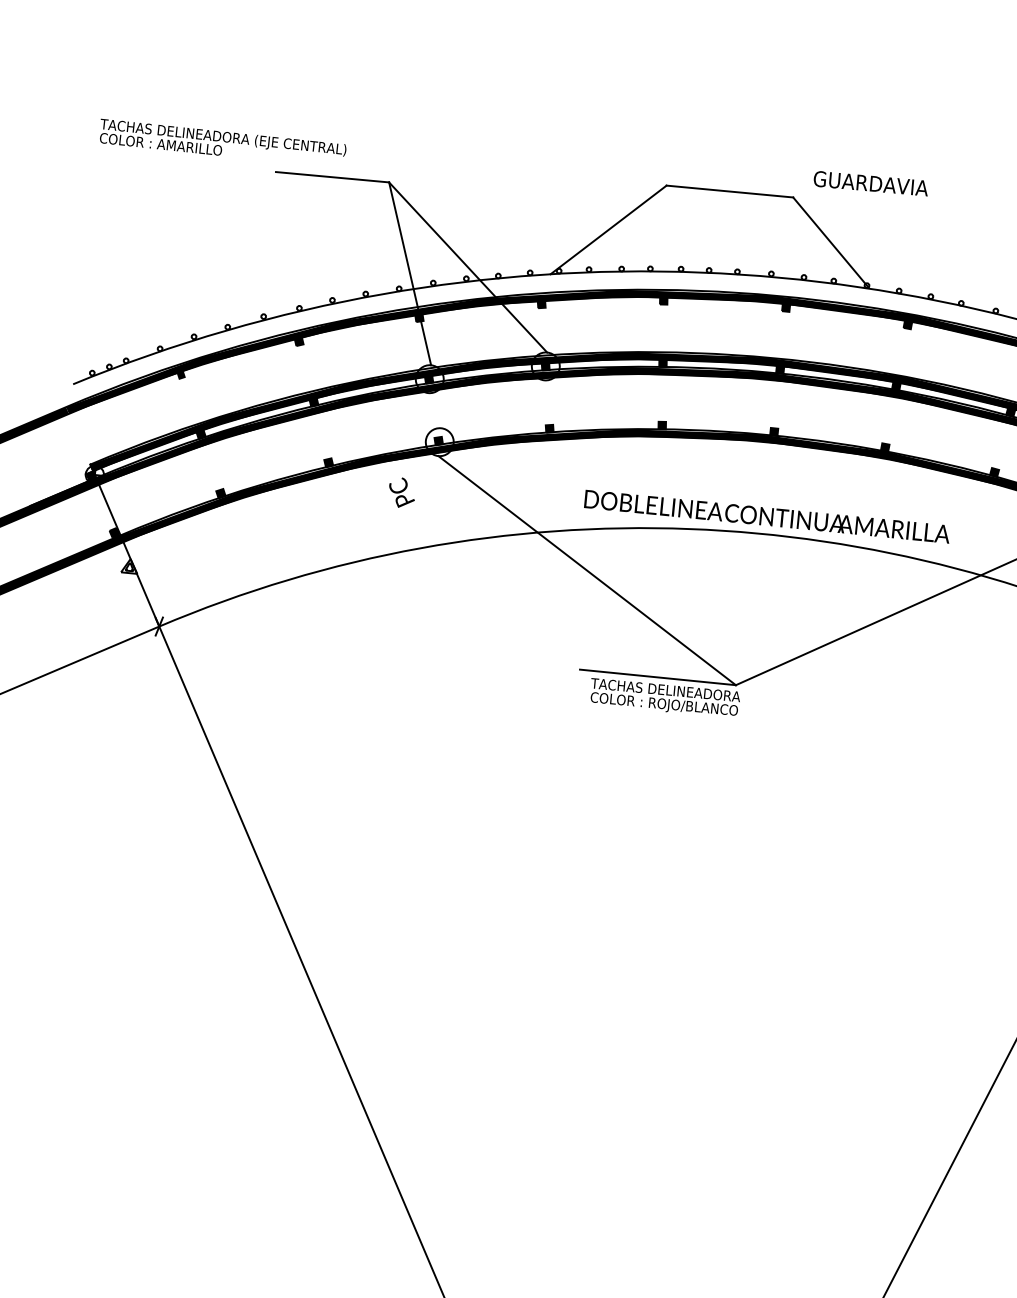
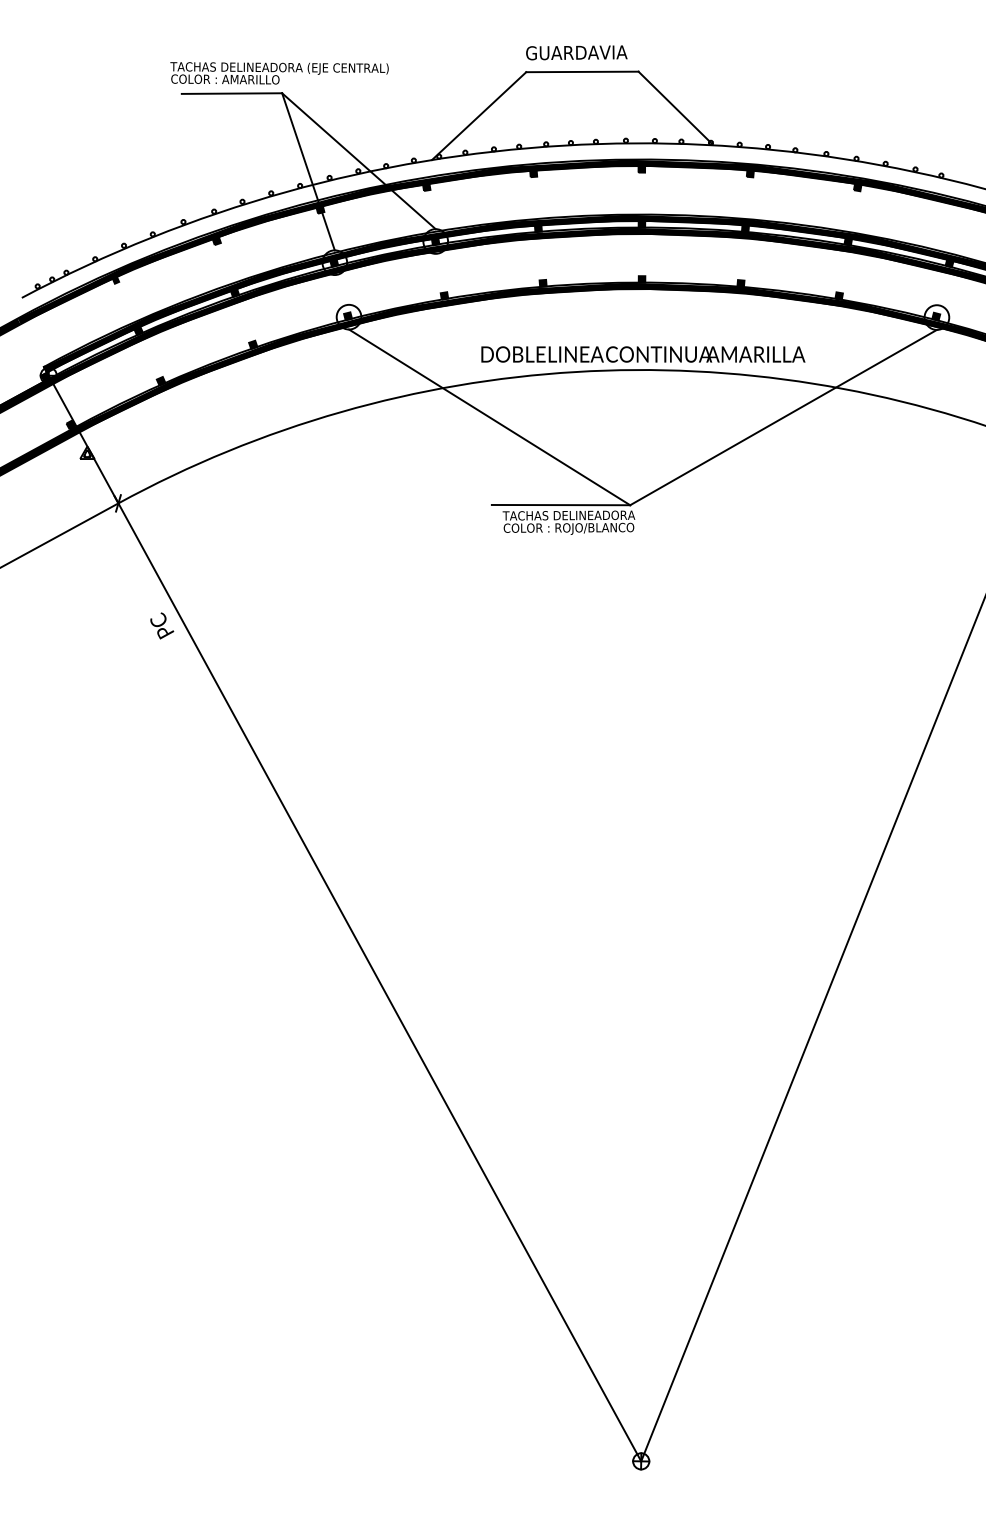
text: (222, 143) -> (279, 73), moved
text: (870, 183) -> (576, 52), moved
text: (402, 492) -> (162, 625), moved

